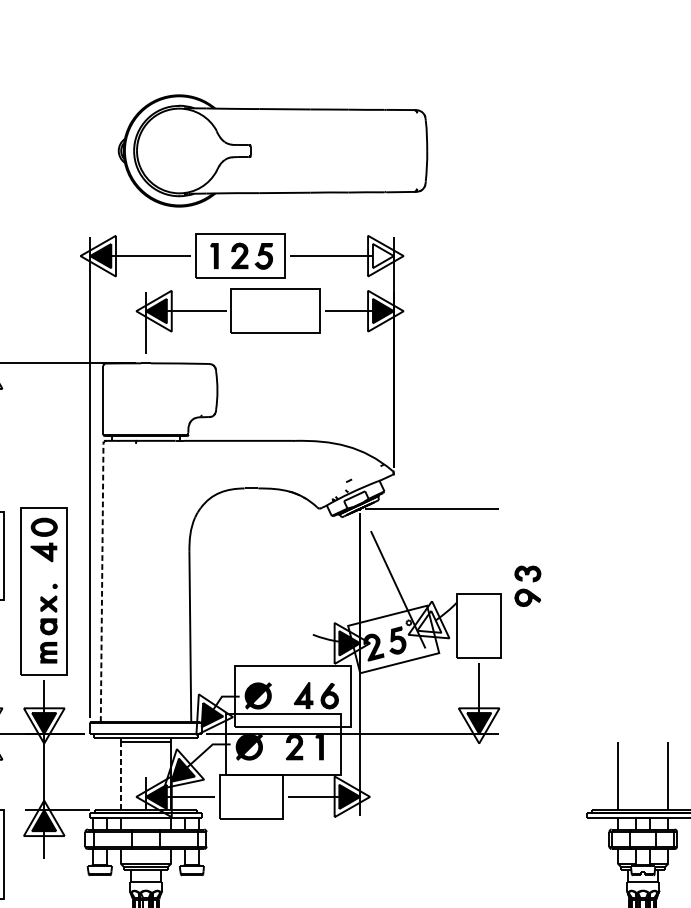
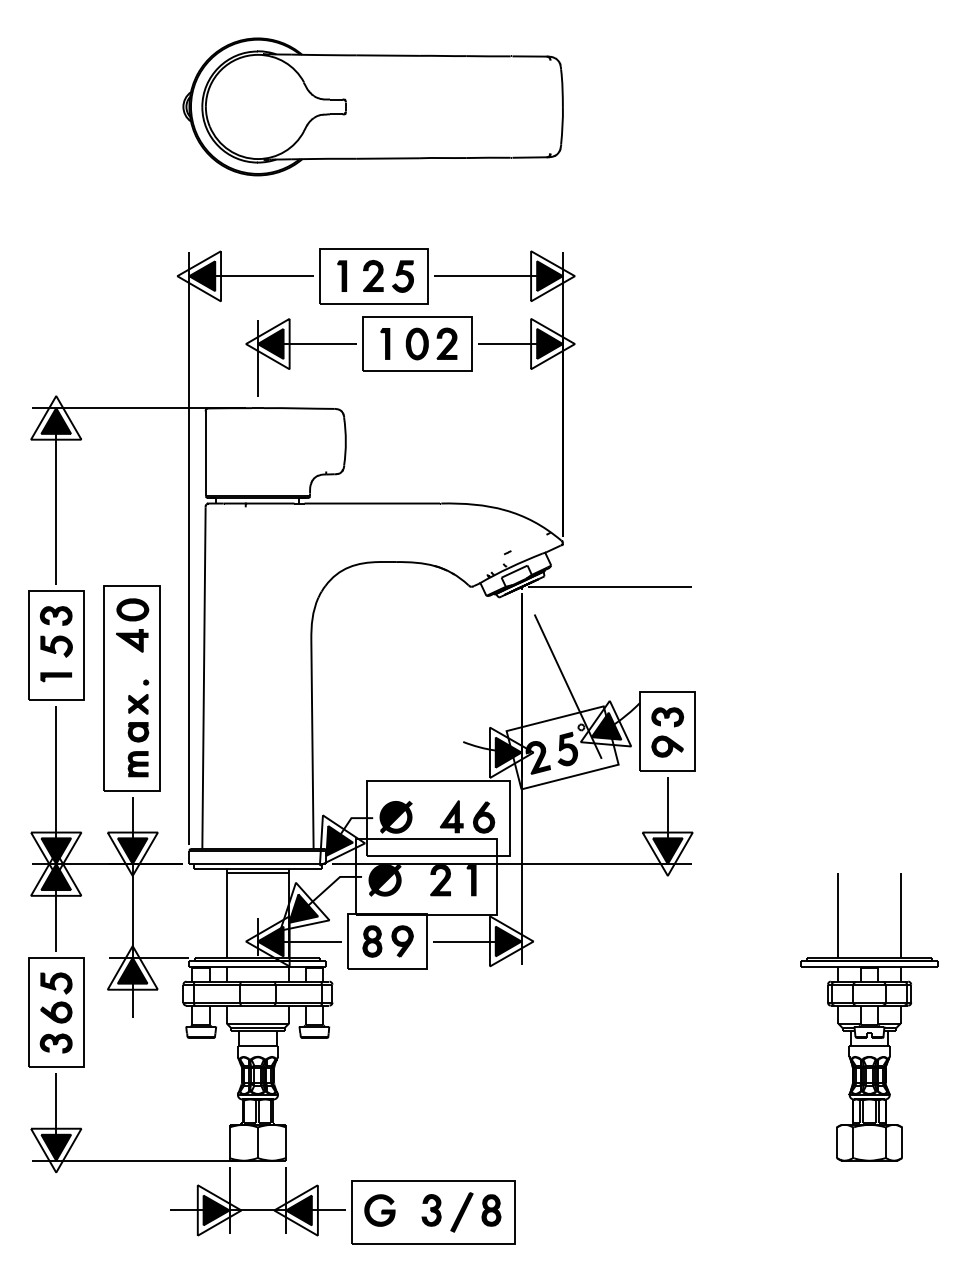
part: (272, 150) -> (372, 106), moved
fill: (383, 256) -> (549, 276), added
part: (276, 310) -> (418, 343), added
line: (101, 583) -> (203, 678), dashed -> solid
part: (527, 586) -> (667, 732), moved
fill: (429, 621) -> (606, 725), added
line: (120, 776) -> (226, 916), dashed -> solid
part: (251, 796) -> (387, 941), added

